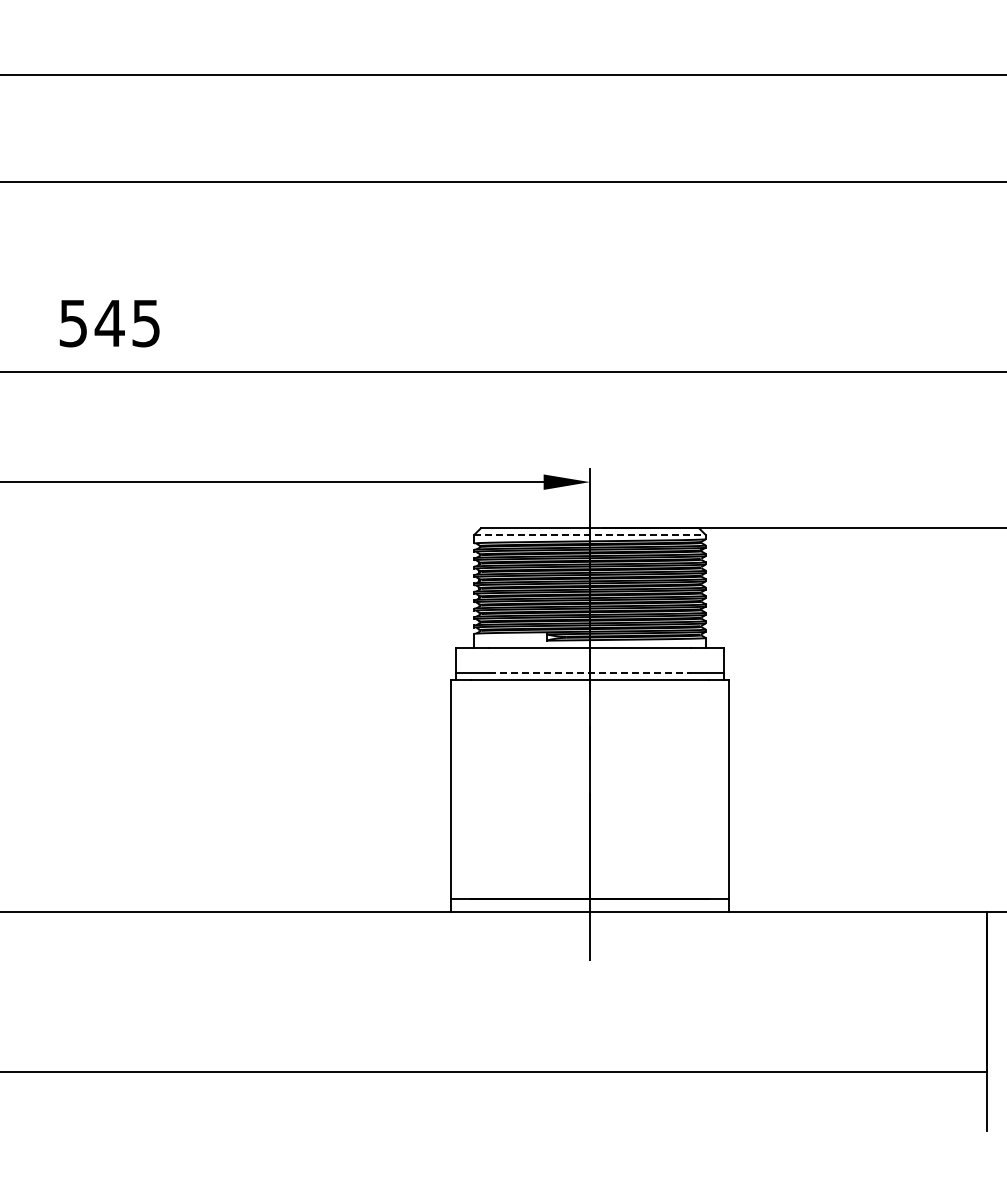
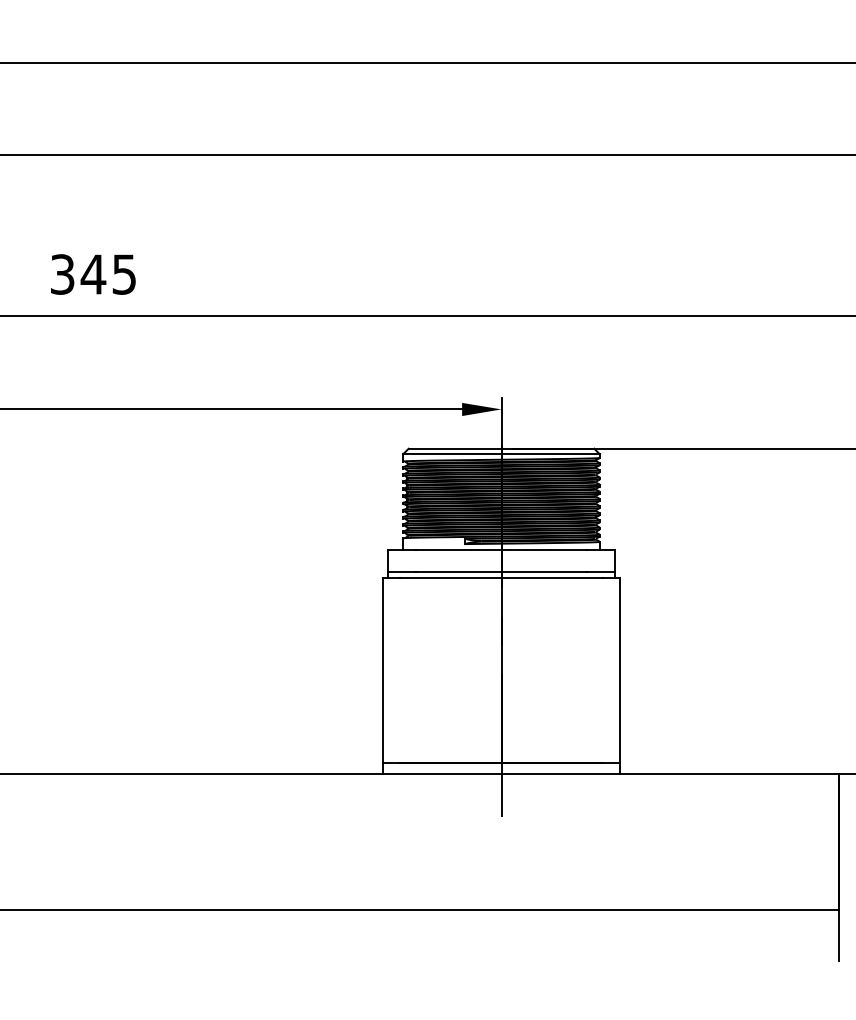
text: (73, 322) -> (62, 273), 545 -> 345
line: (590, 535) -> (501, 454), dashed -> solid
line: (590, 673) -> (501, 572), dashed -> solid

